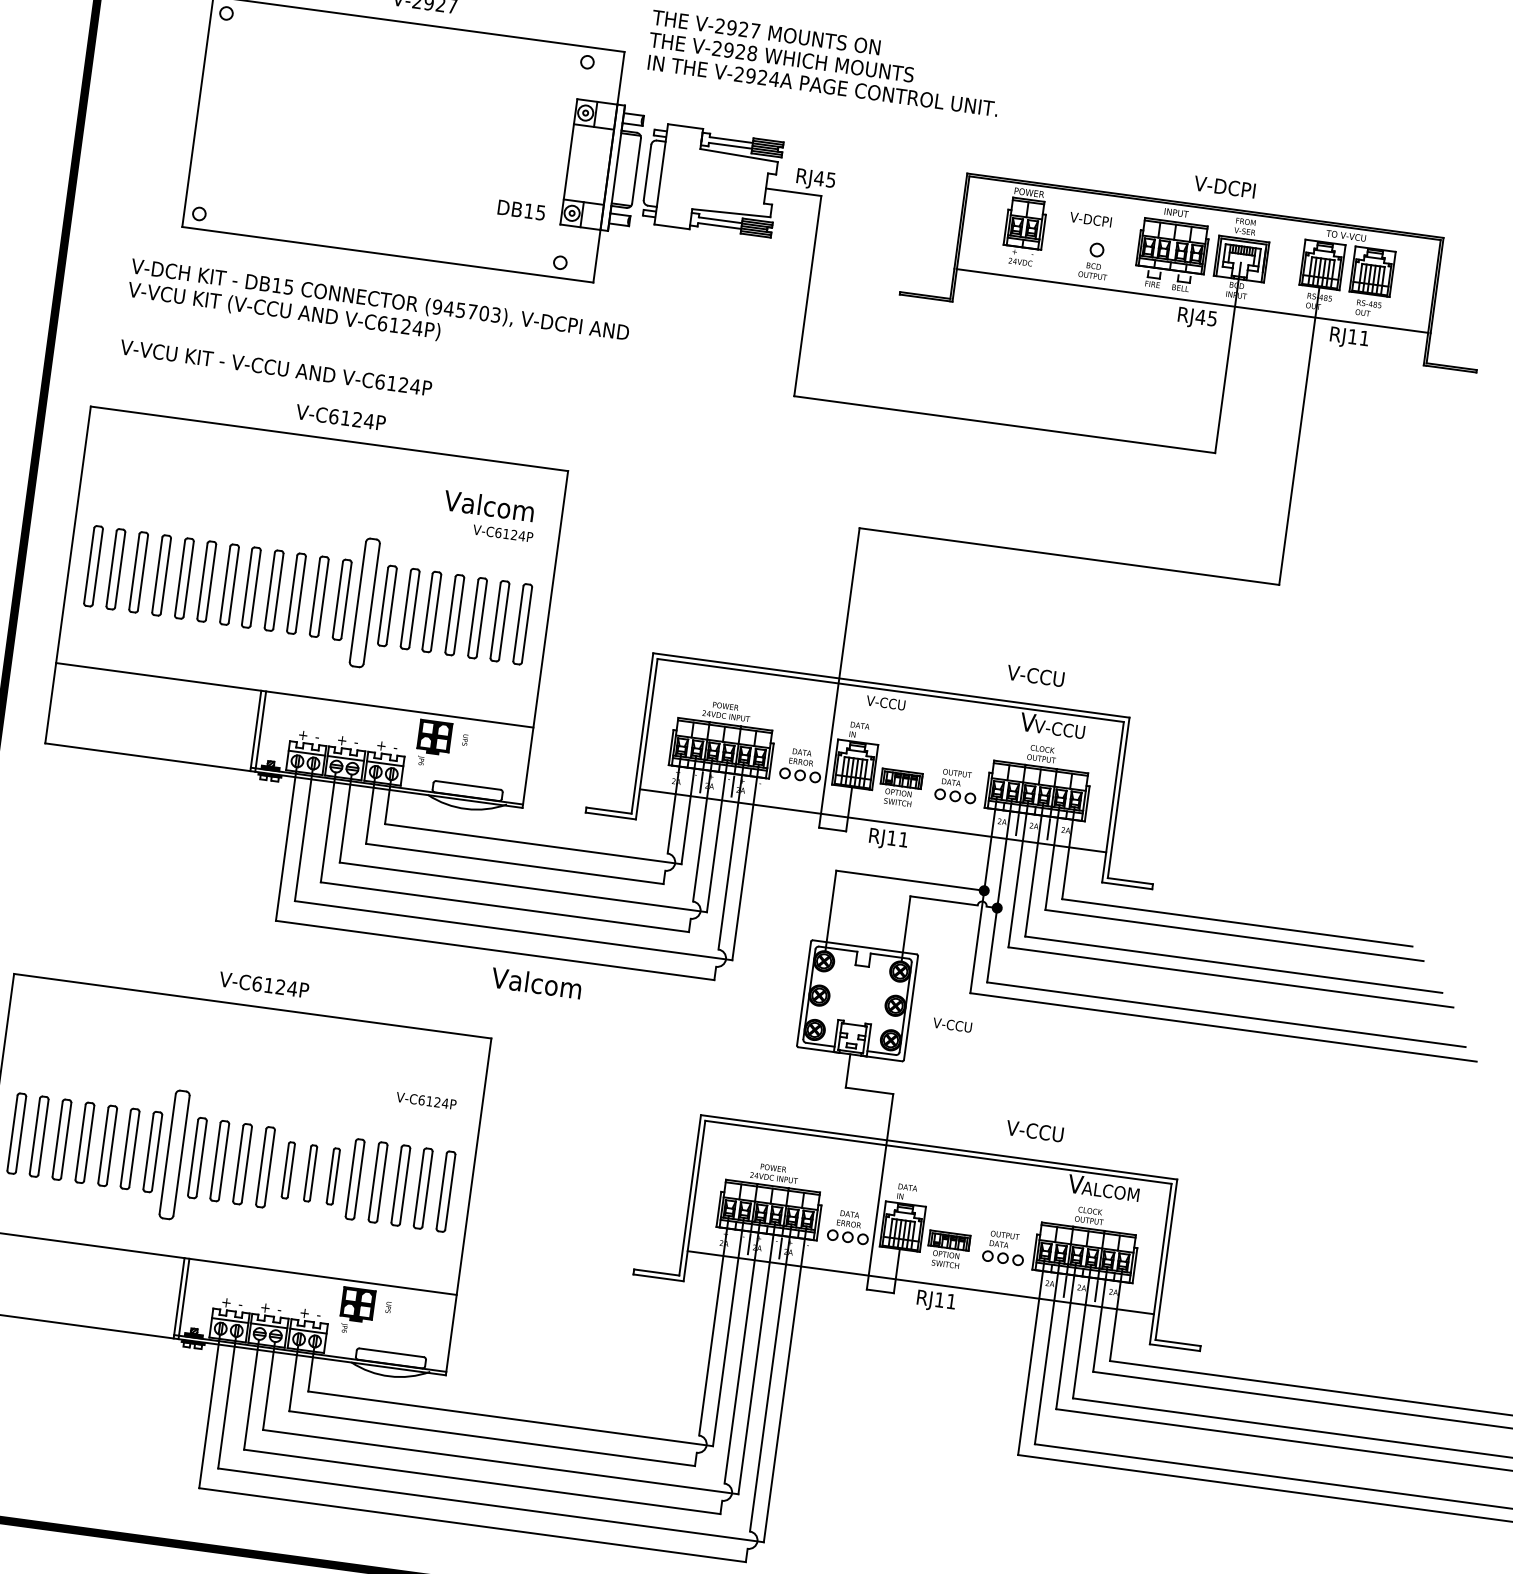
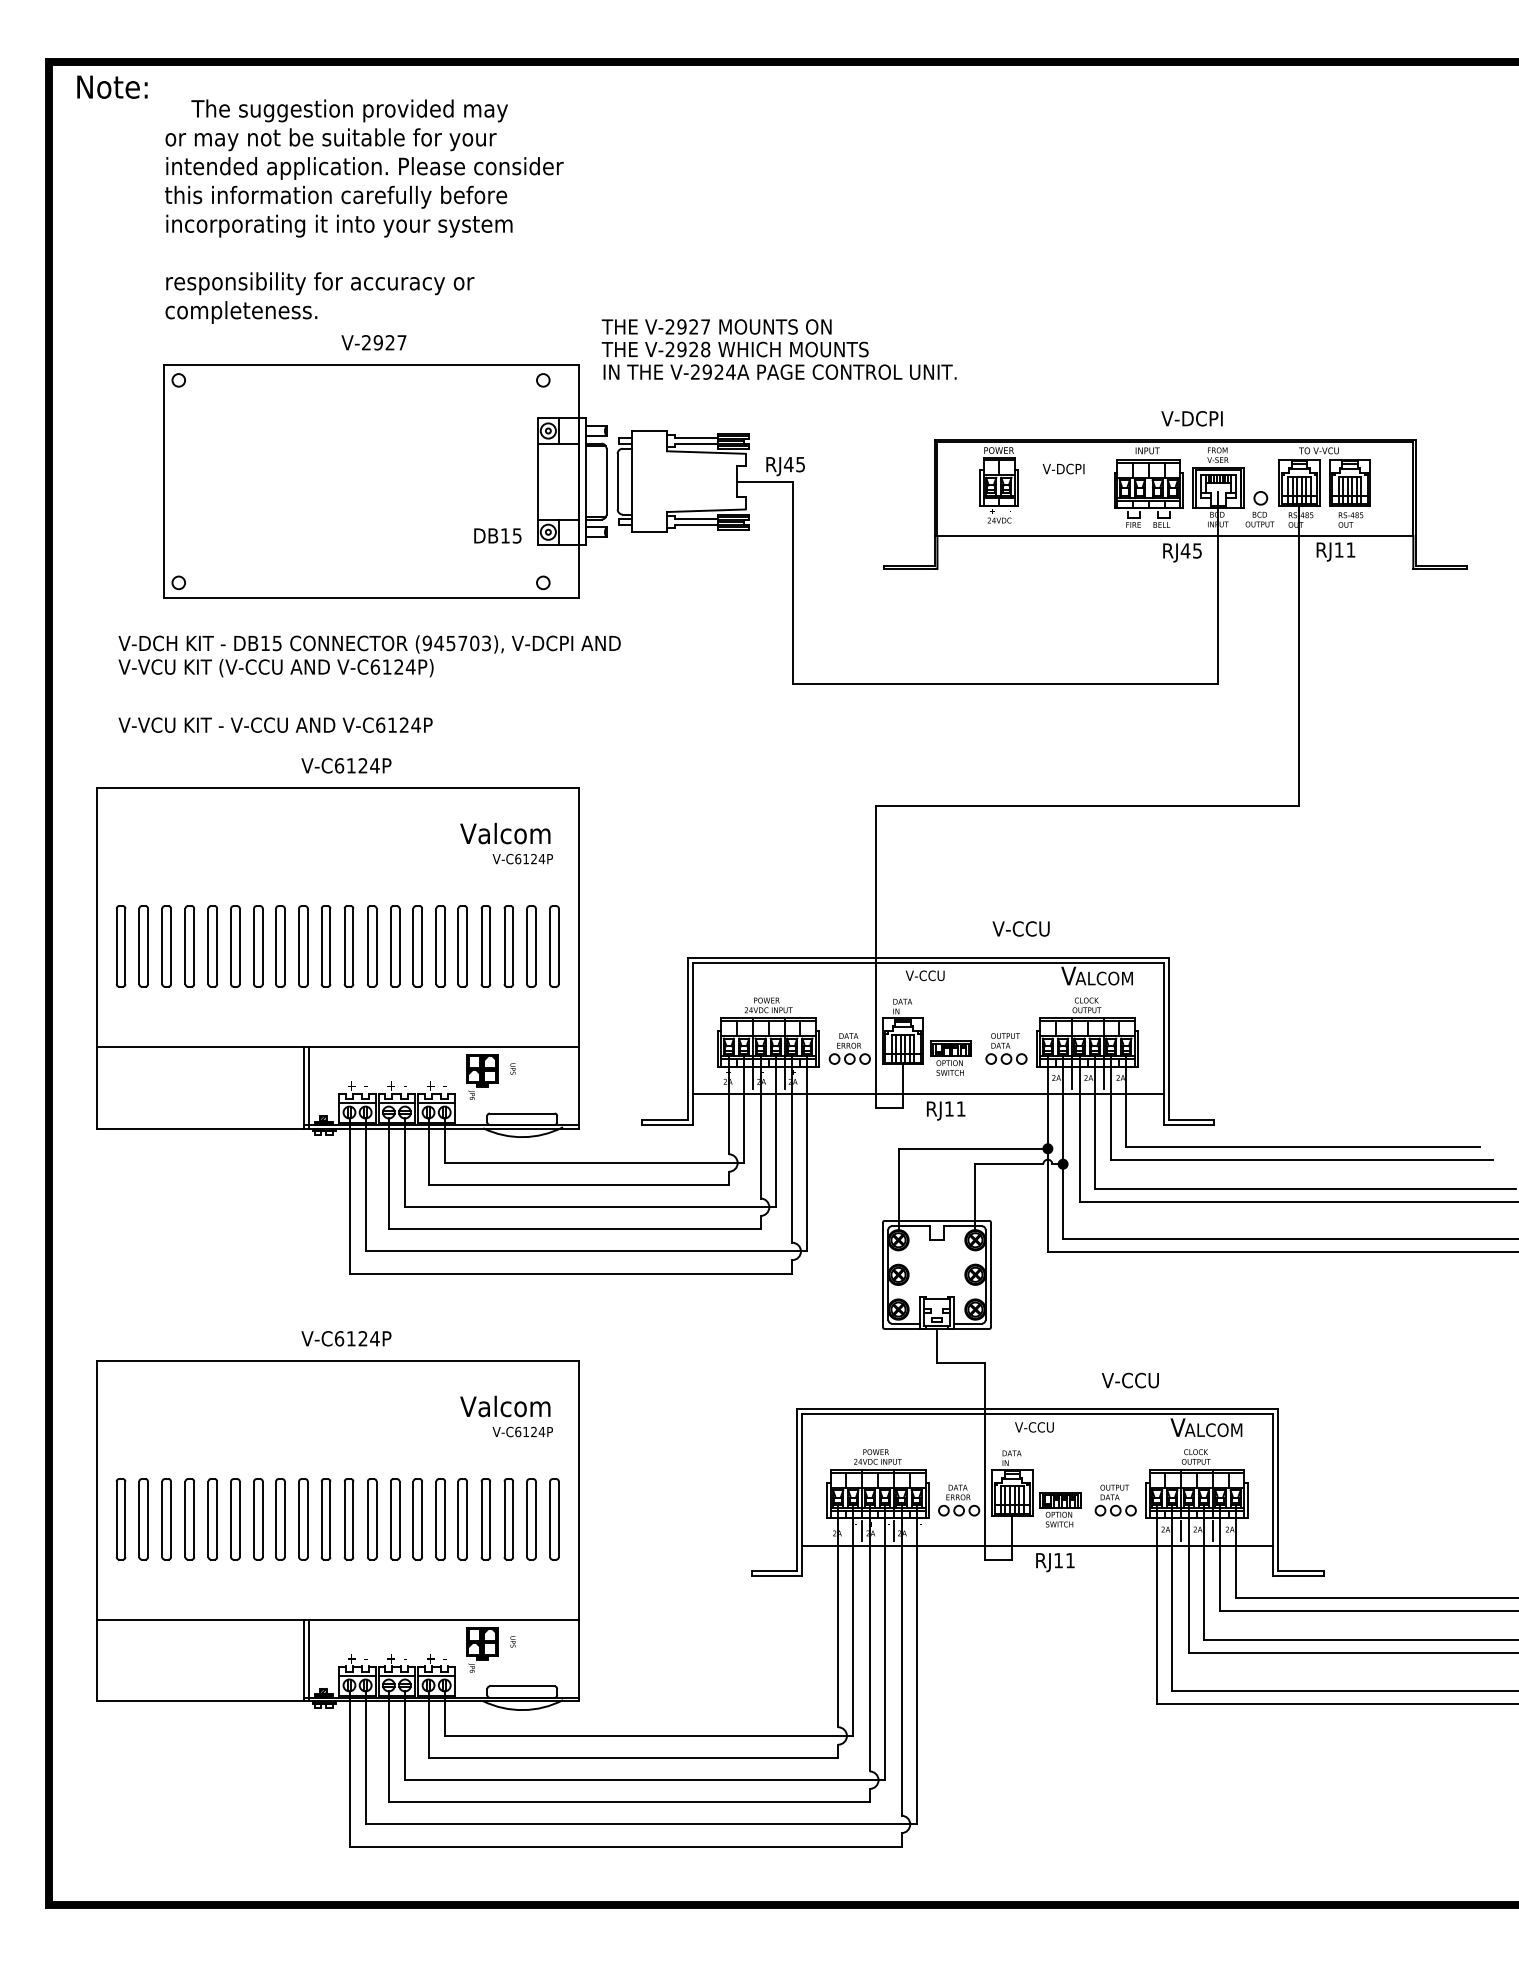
part: (1094, 260) -> (1259, 509), moved
part: (365, 603) -> (395, 946), size x0.62
text: (1035, 675) -> (1020, 928), moved
text: (1062, 729) -> (1103, 978), V-CCU -> ALCOM
text: (536, 983) -> (505, 1406), moved
text: (952, 1025) -> (1034, 1427), moved
part: (174, 1155) -> (280, 1519), size x0.62
part: (288, 1170) -> (395, 1519), size x1.43
part: (310, 1173) -> (417, 1519), size x1.43
part: (333, 1176) -> (440, 1519), size x1.43

